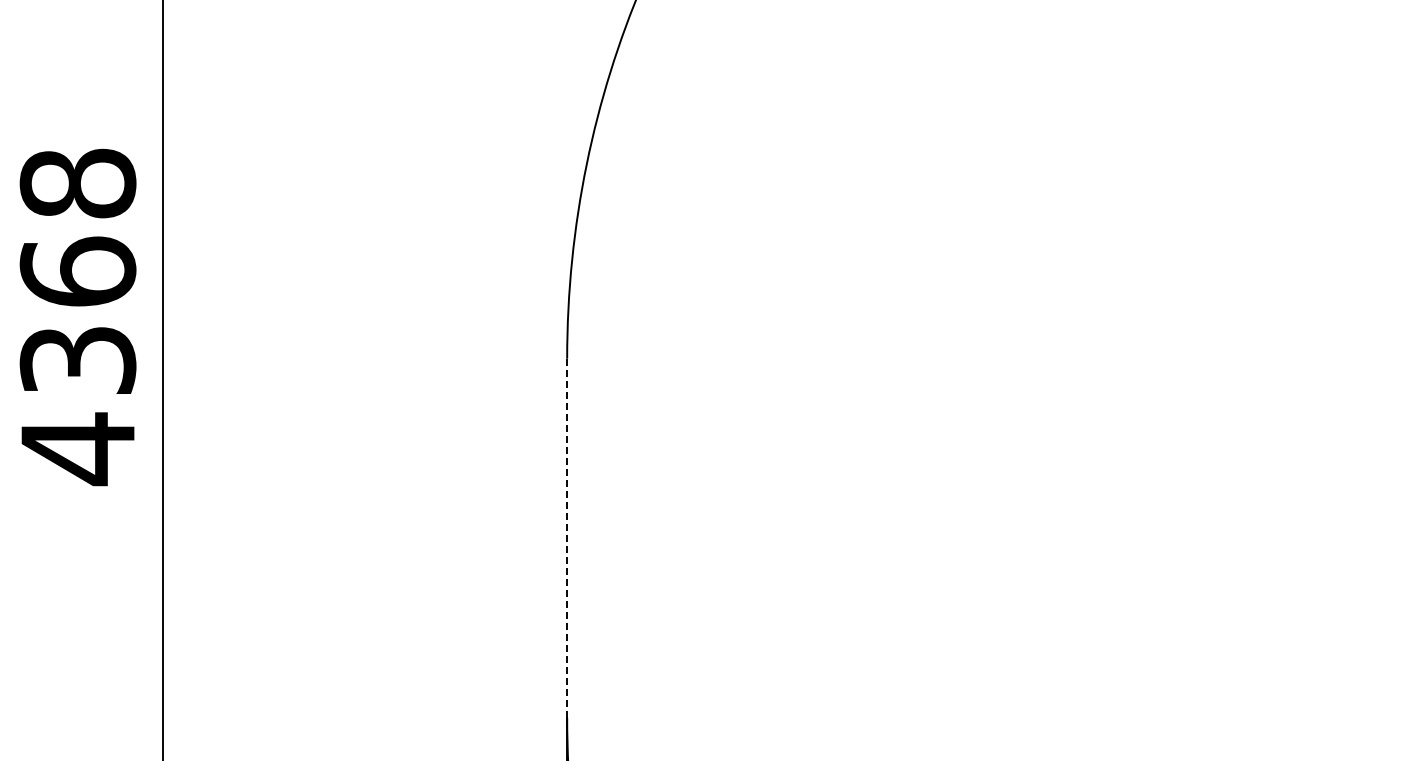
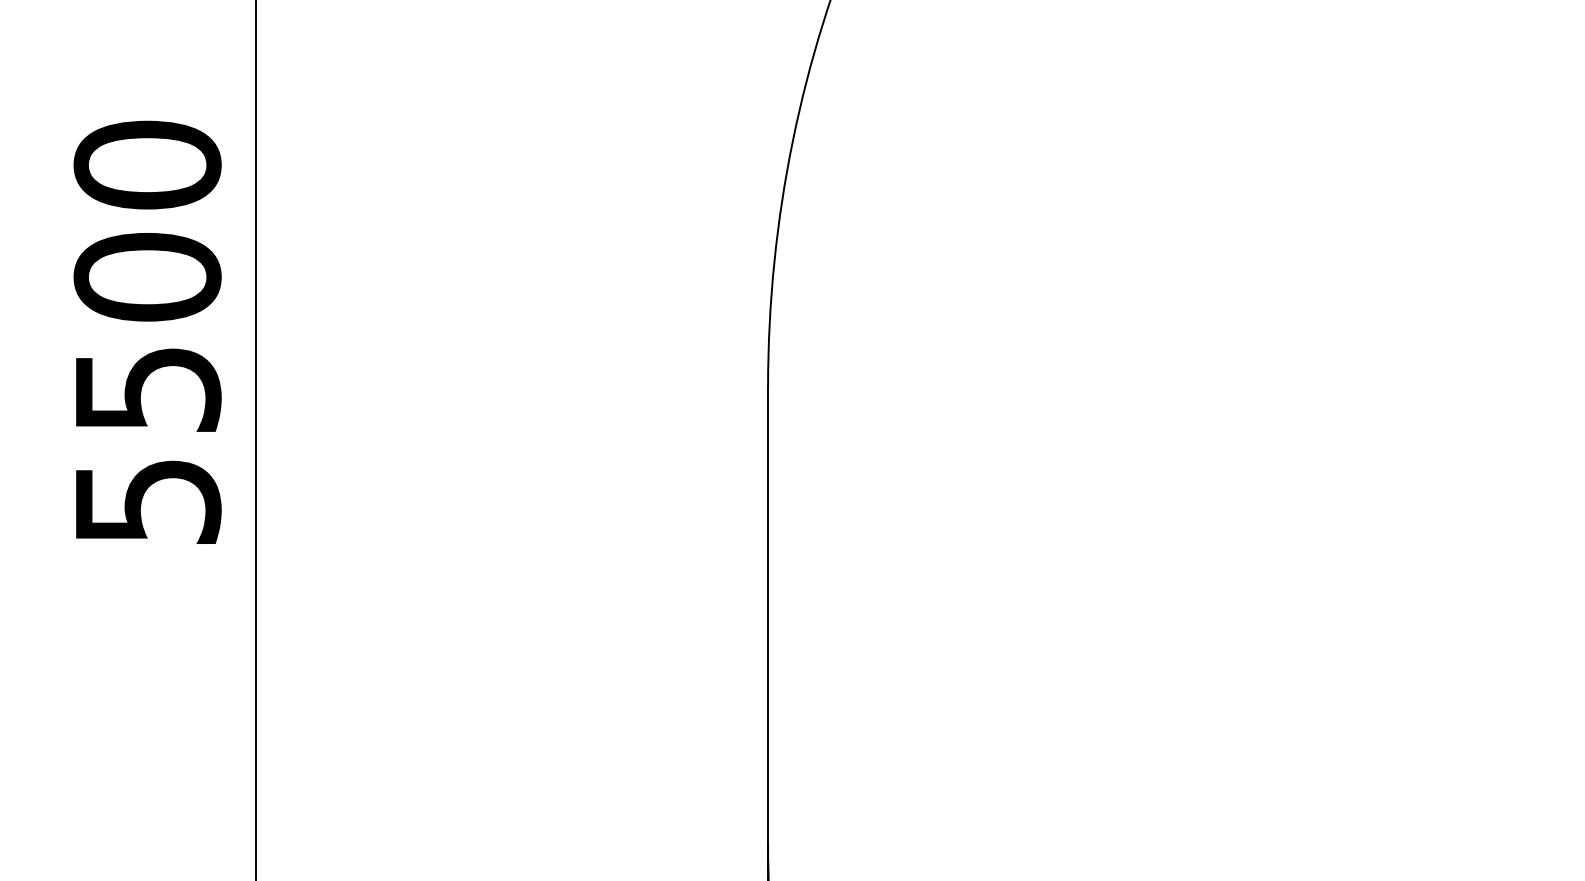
text: (77, 317) -> (146, 335), 4368 -> 5500
line: (567, 538) -> (768, 615), dashed -> solid

